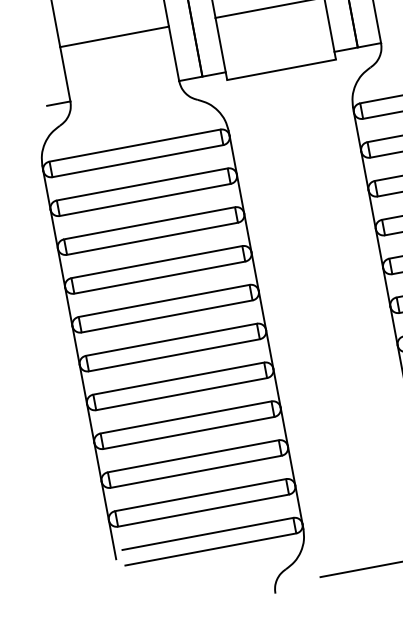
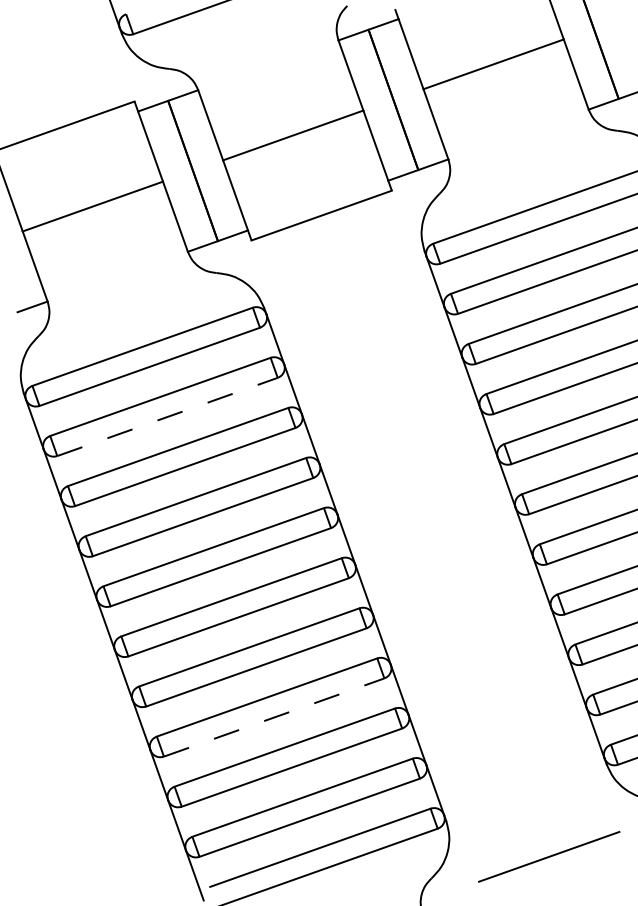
line: (145, 199) -> (167, 416), solid -> dashed
line: (189, 432) -> (274, 717), solid -> dashed

